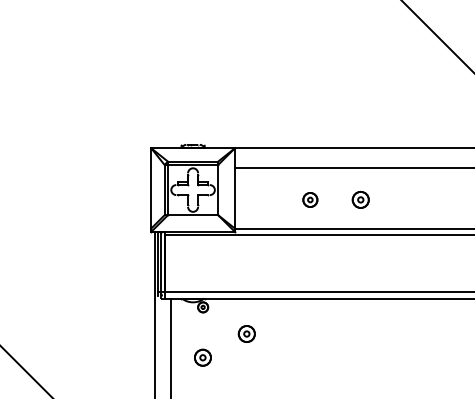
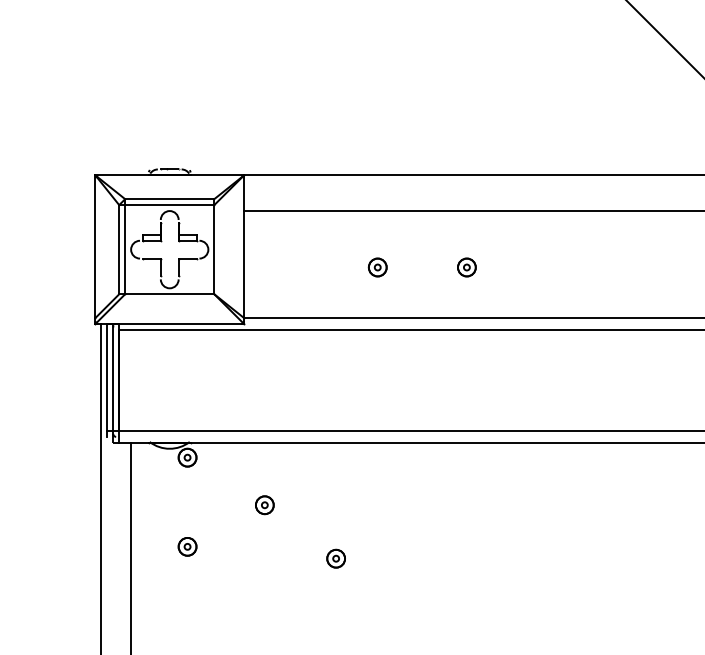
part: (310, 200) -> (377, 268), size x0.71
part: (360, 200) -> (466, 268), size x0.62
part: (246, 334) -> (264, 505), size x0.62
part: (203, 357) -> (188, 546), size x0.62
part: (286, 364) -> (335, 558), added

